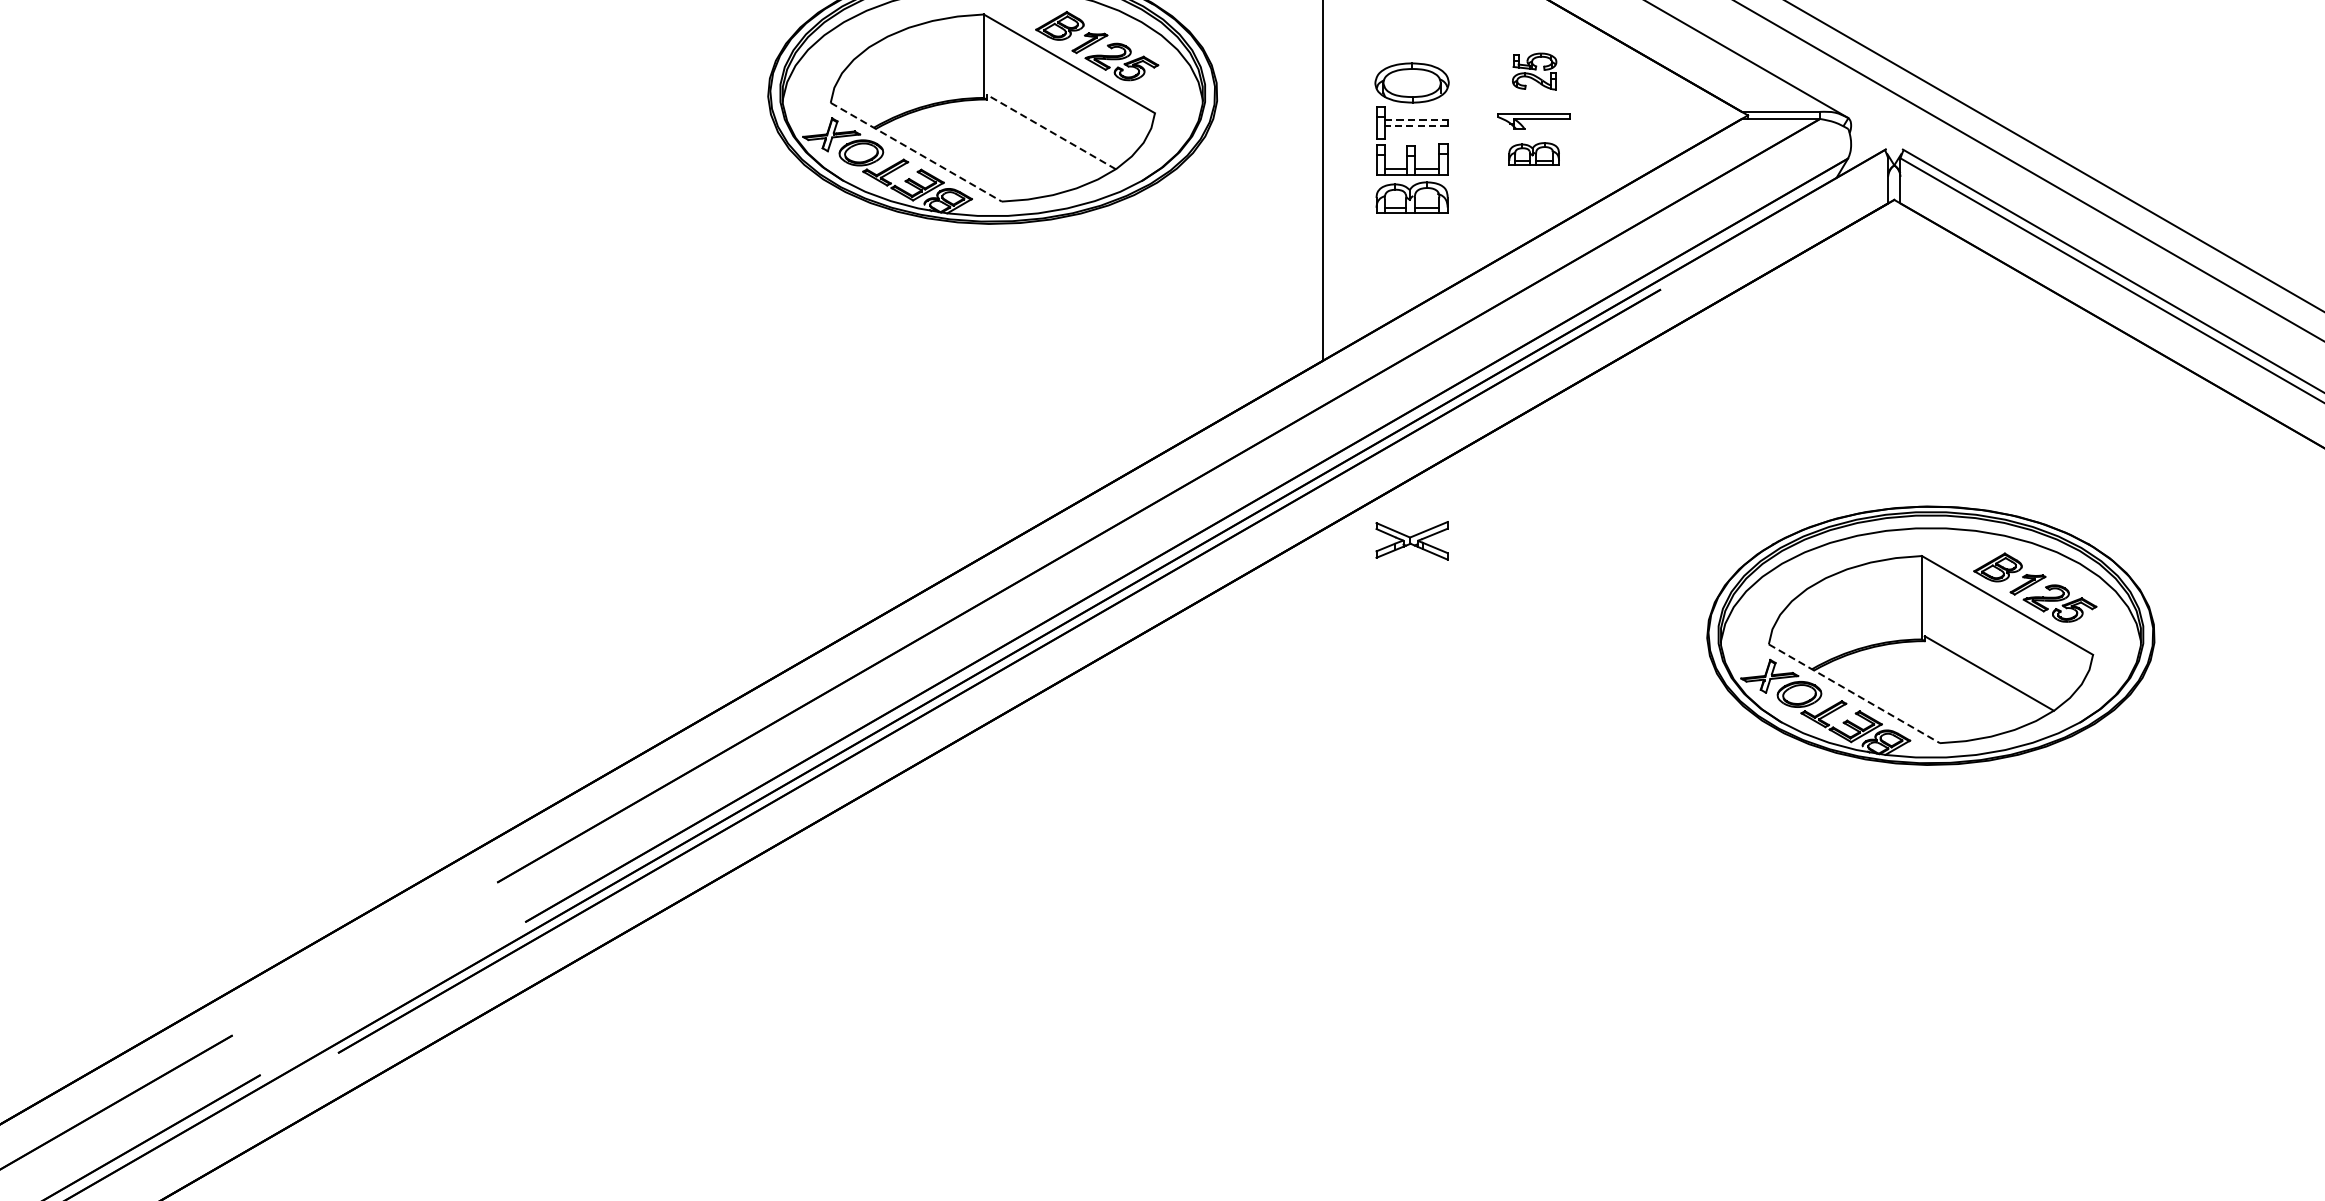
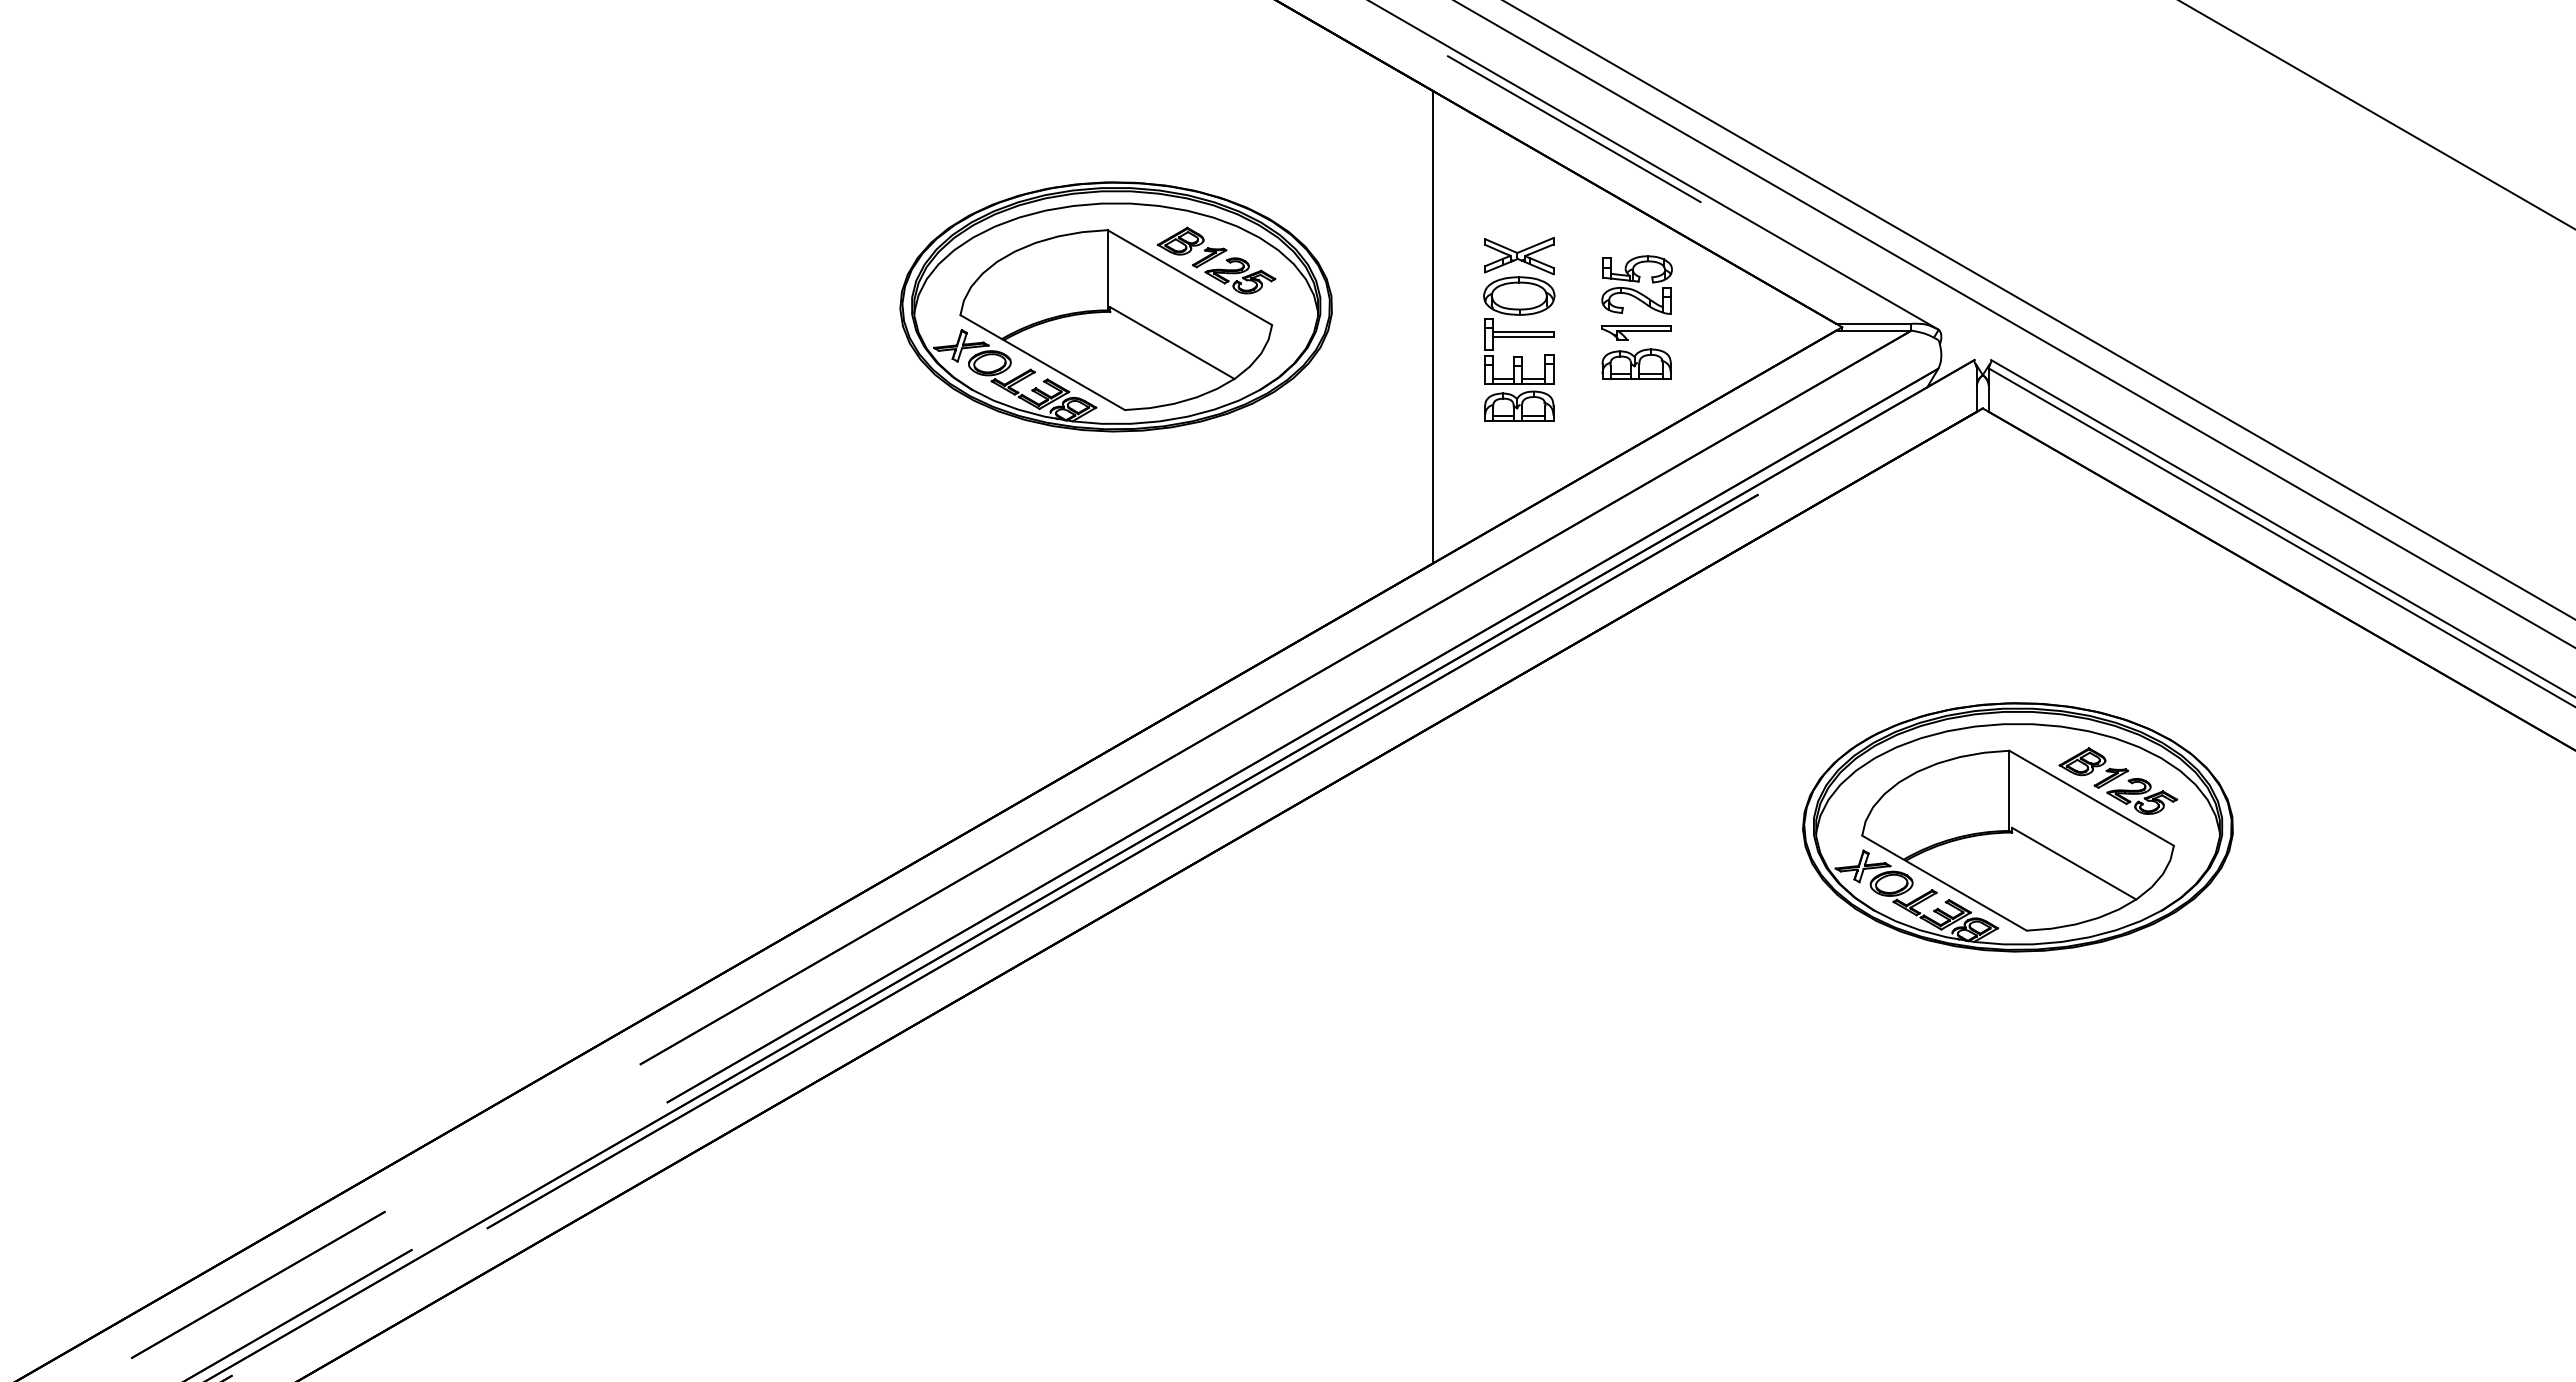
part: (1534, 70) -> (1636, 284), size x1.67
line: (1416, 119) -> (1523, 331), dashed -> solid
line: (1415, 126) -> (1522, 337), dashed -> solid
line: (1051, 132) -> (1172, 343), dashed -> solid
line: (916, 152) -> (1042, 362), dashed -> solid
part: (1534, 153) -> (1636, 363), size x1.43
part: (1412, 541) -> (1519, 256), moved
line: (1854, 694) -> (1944, 883), dashed -> solid

